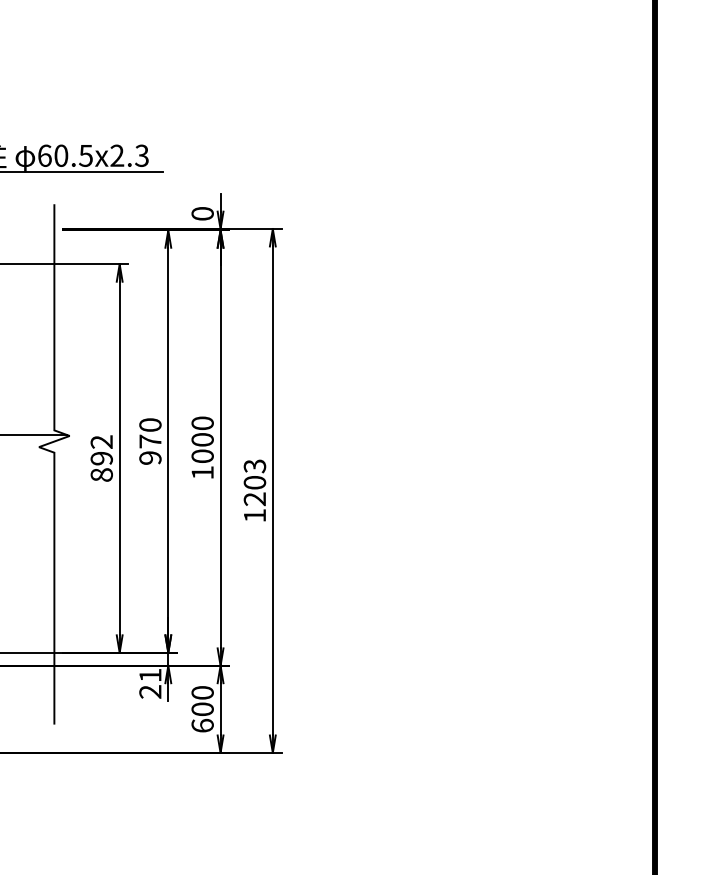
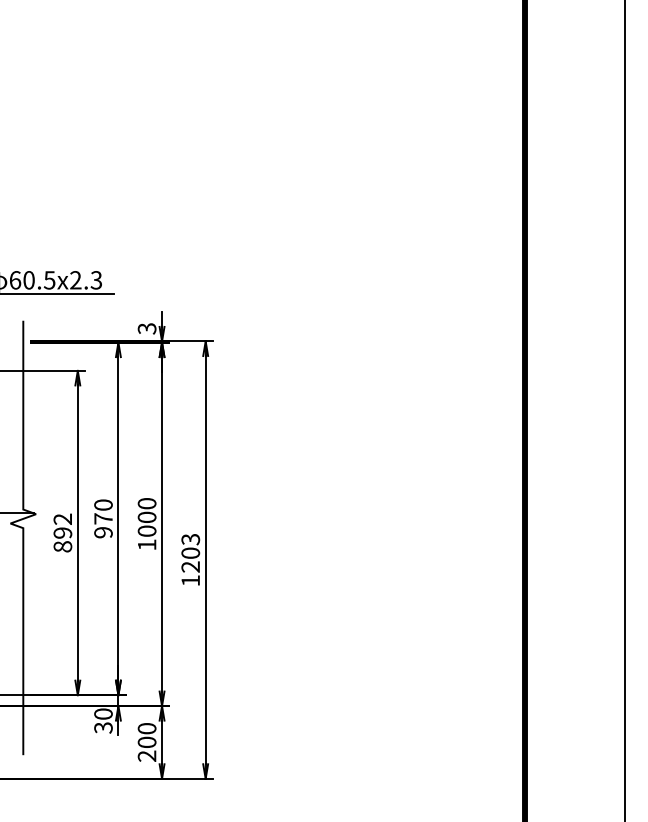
text: (201, 213) -> (146, 328), 0 -> 3
text: (150, 683) -> (103, 720), 21 -> 30
text: (201, 724) -> (146, 755), 600 -> 200

